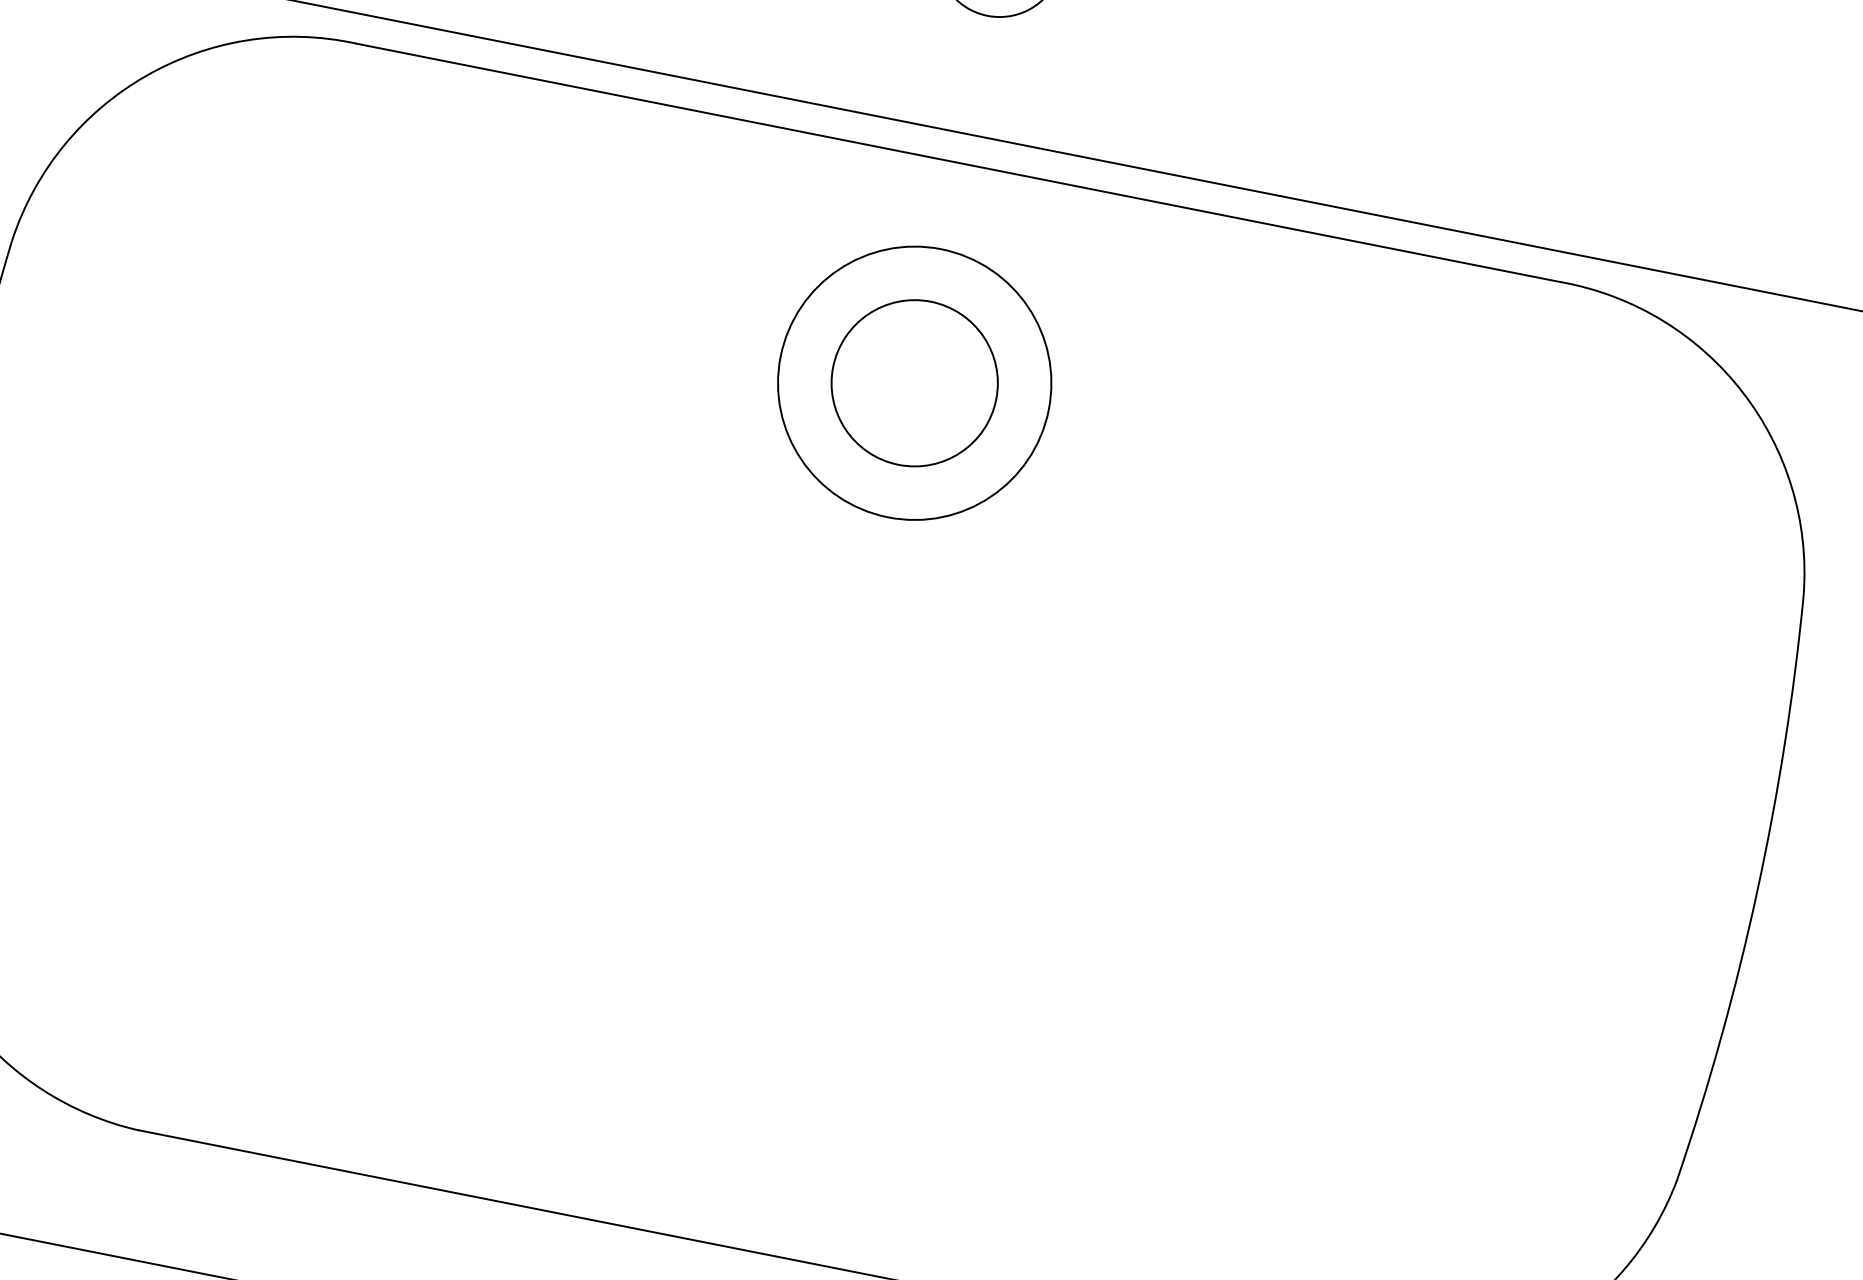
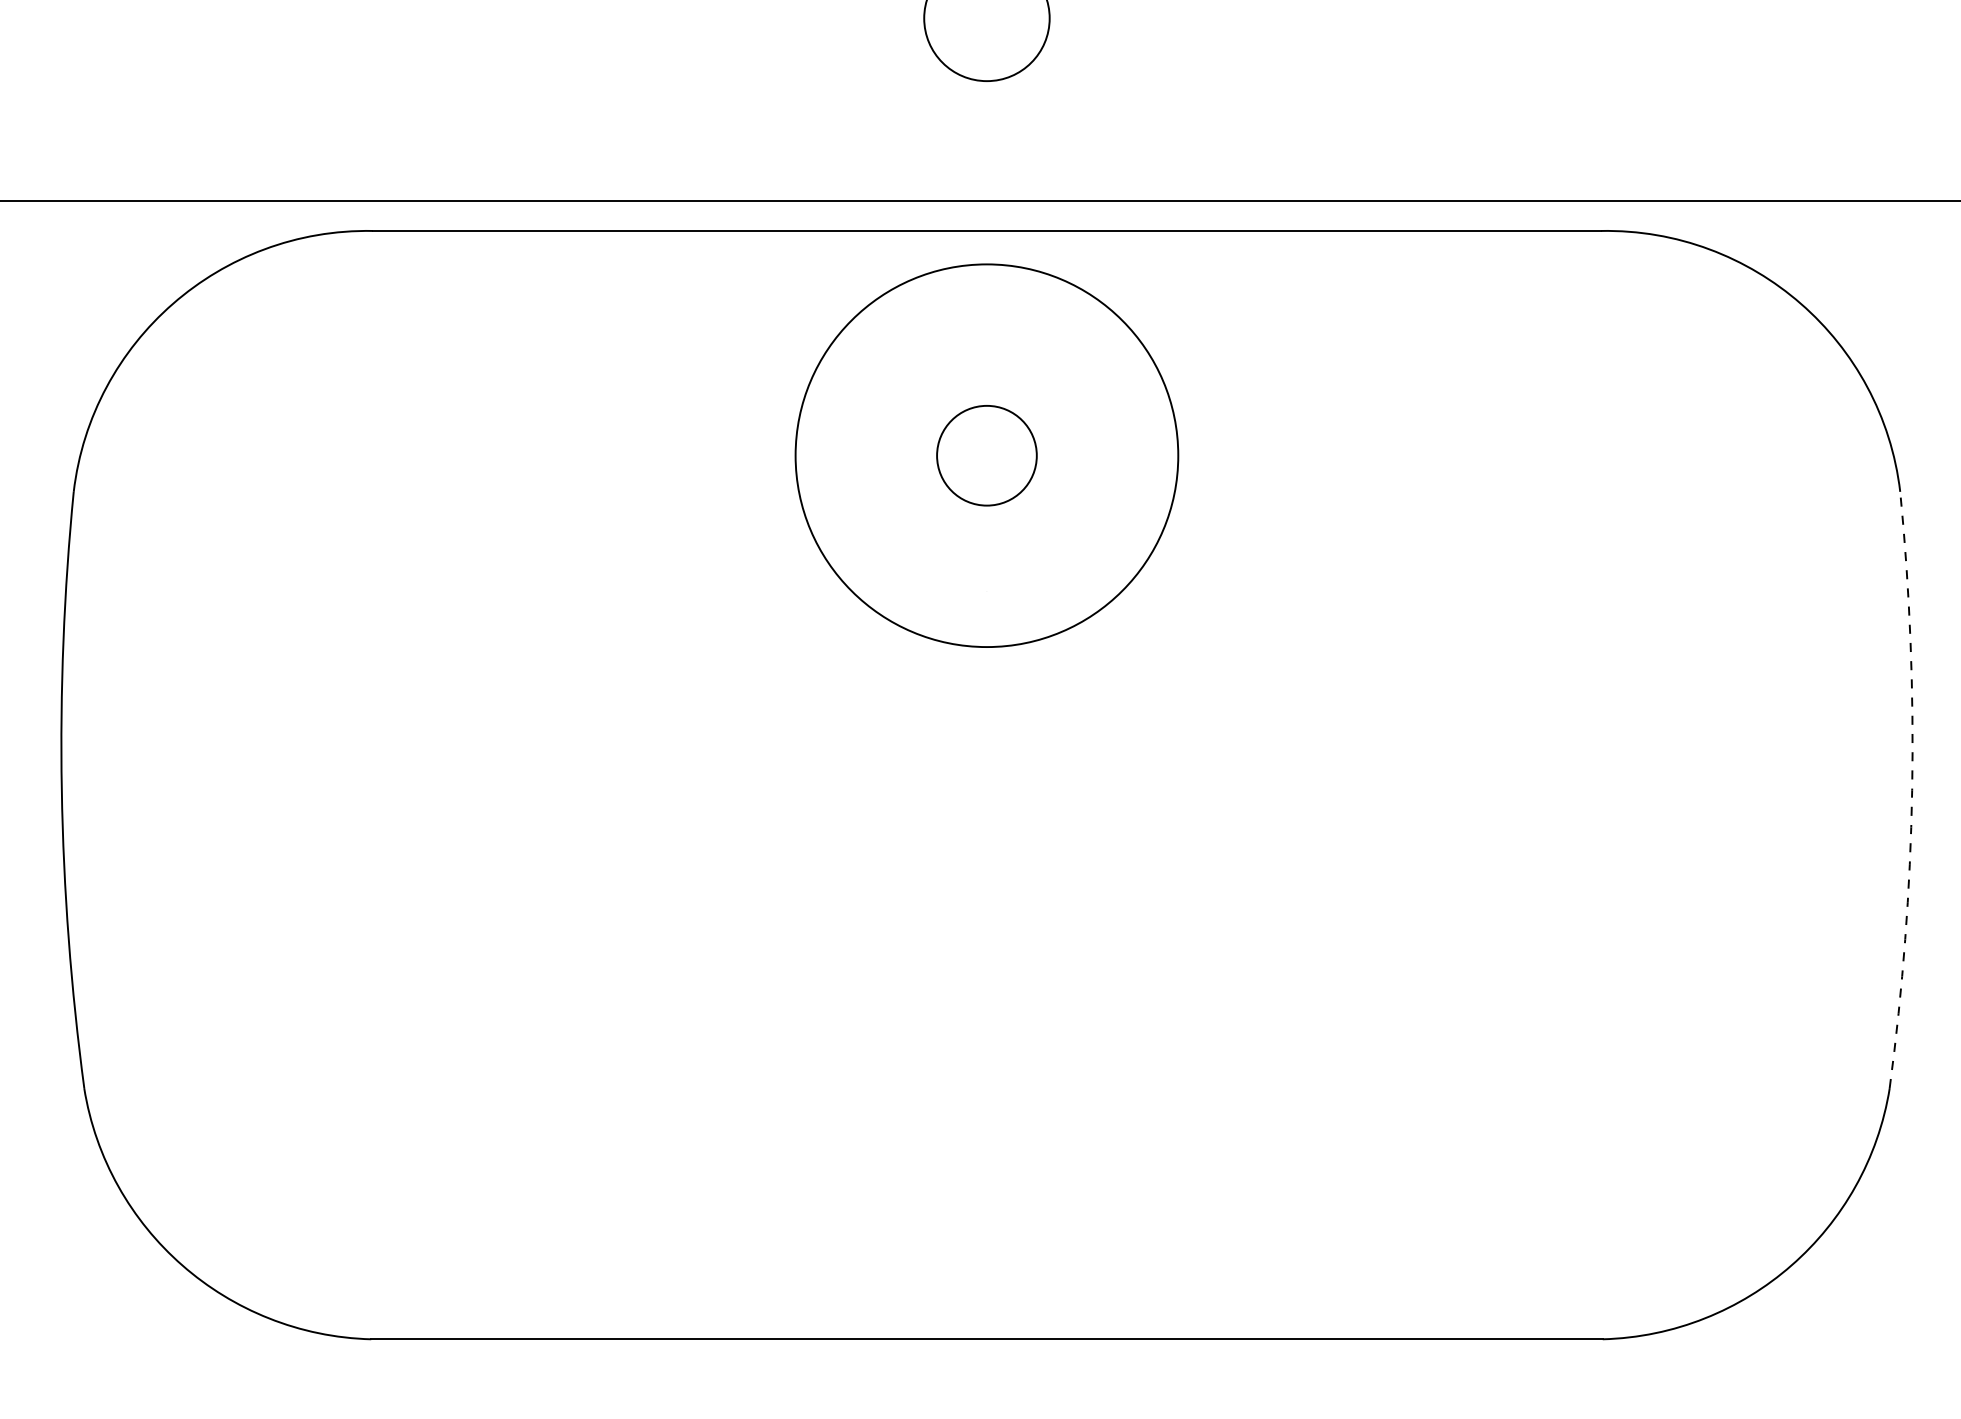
circle: (914, 382) -> (986, 455), size x0.6
circle: (914, 382) -> (986, 455), size x1.4
arc: (1757, 891) -> (1912, 790), solid -> dashed

